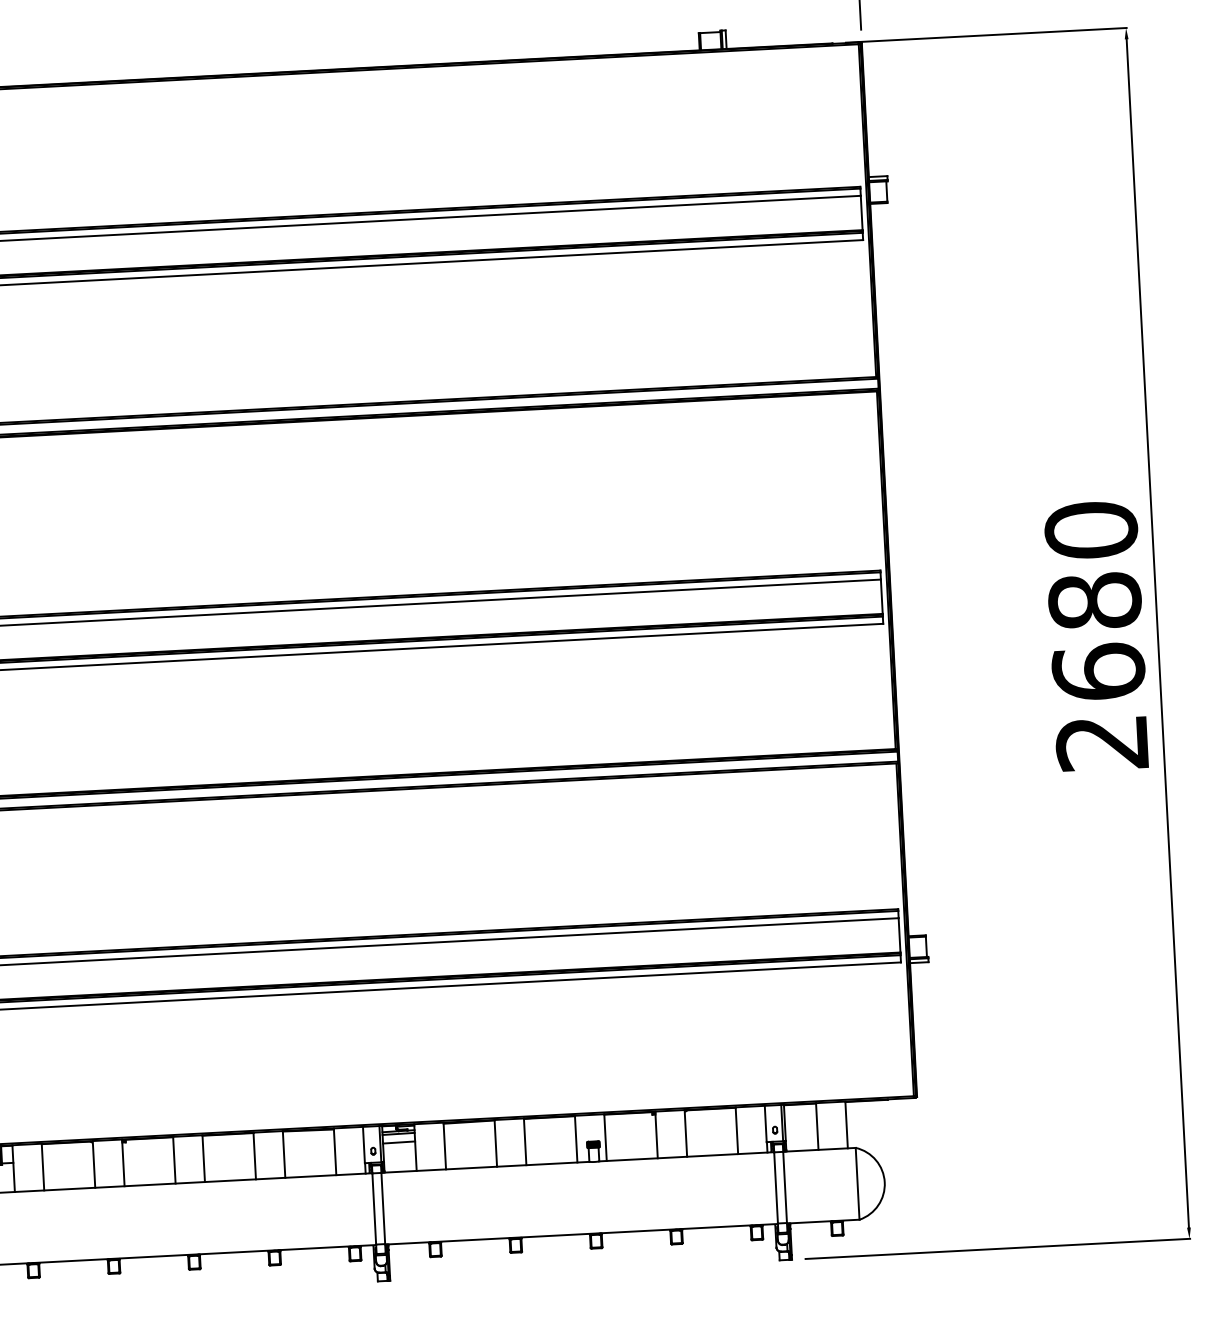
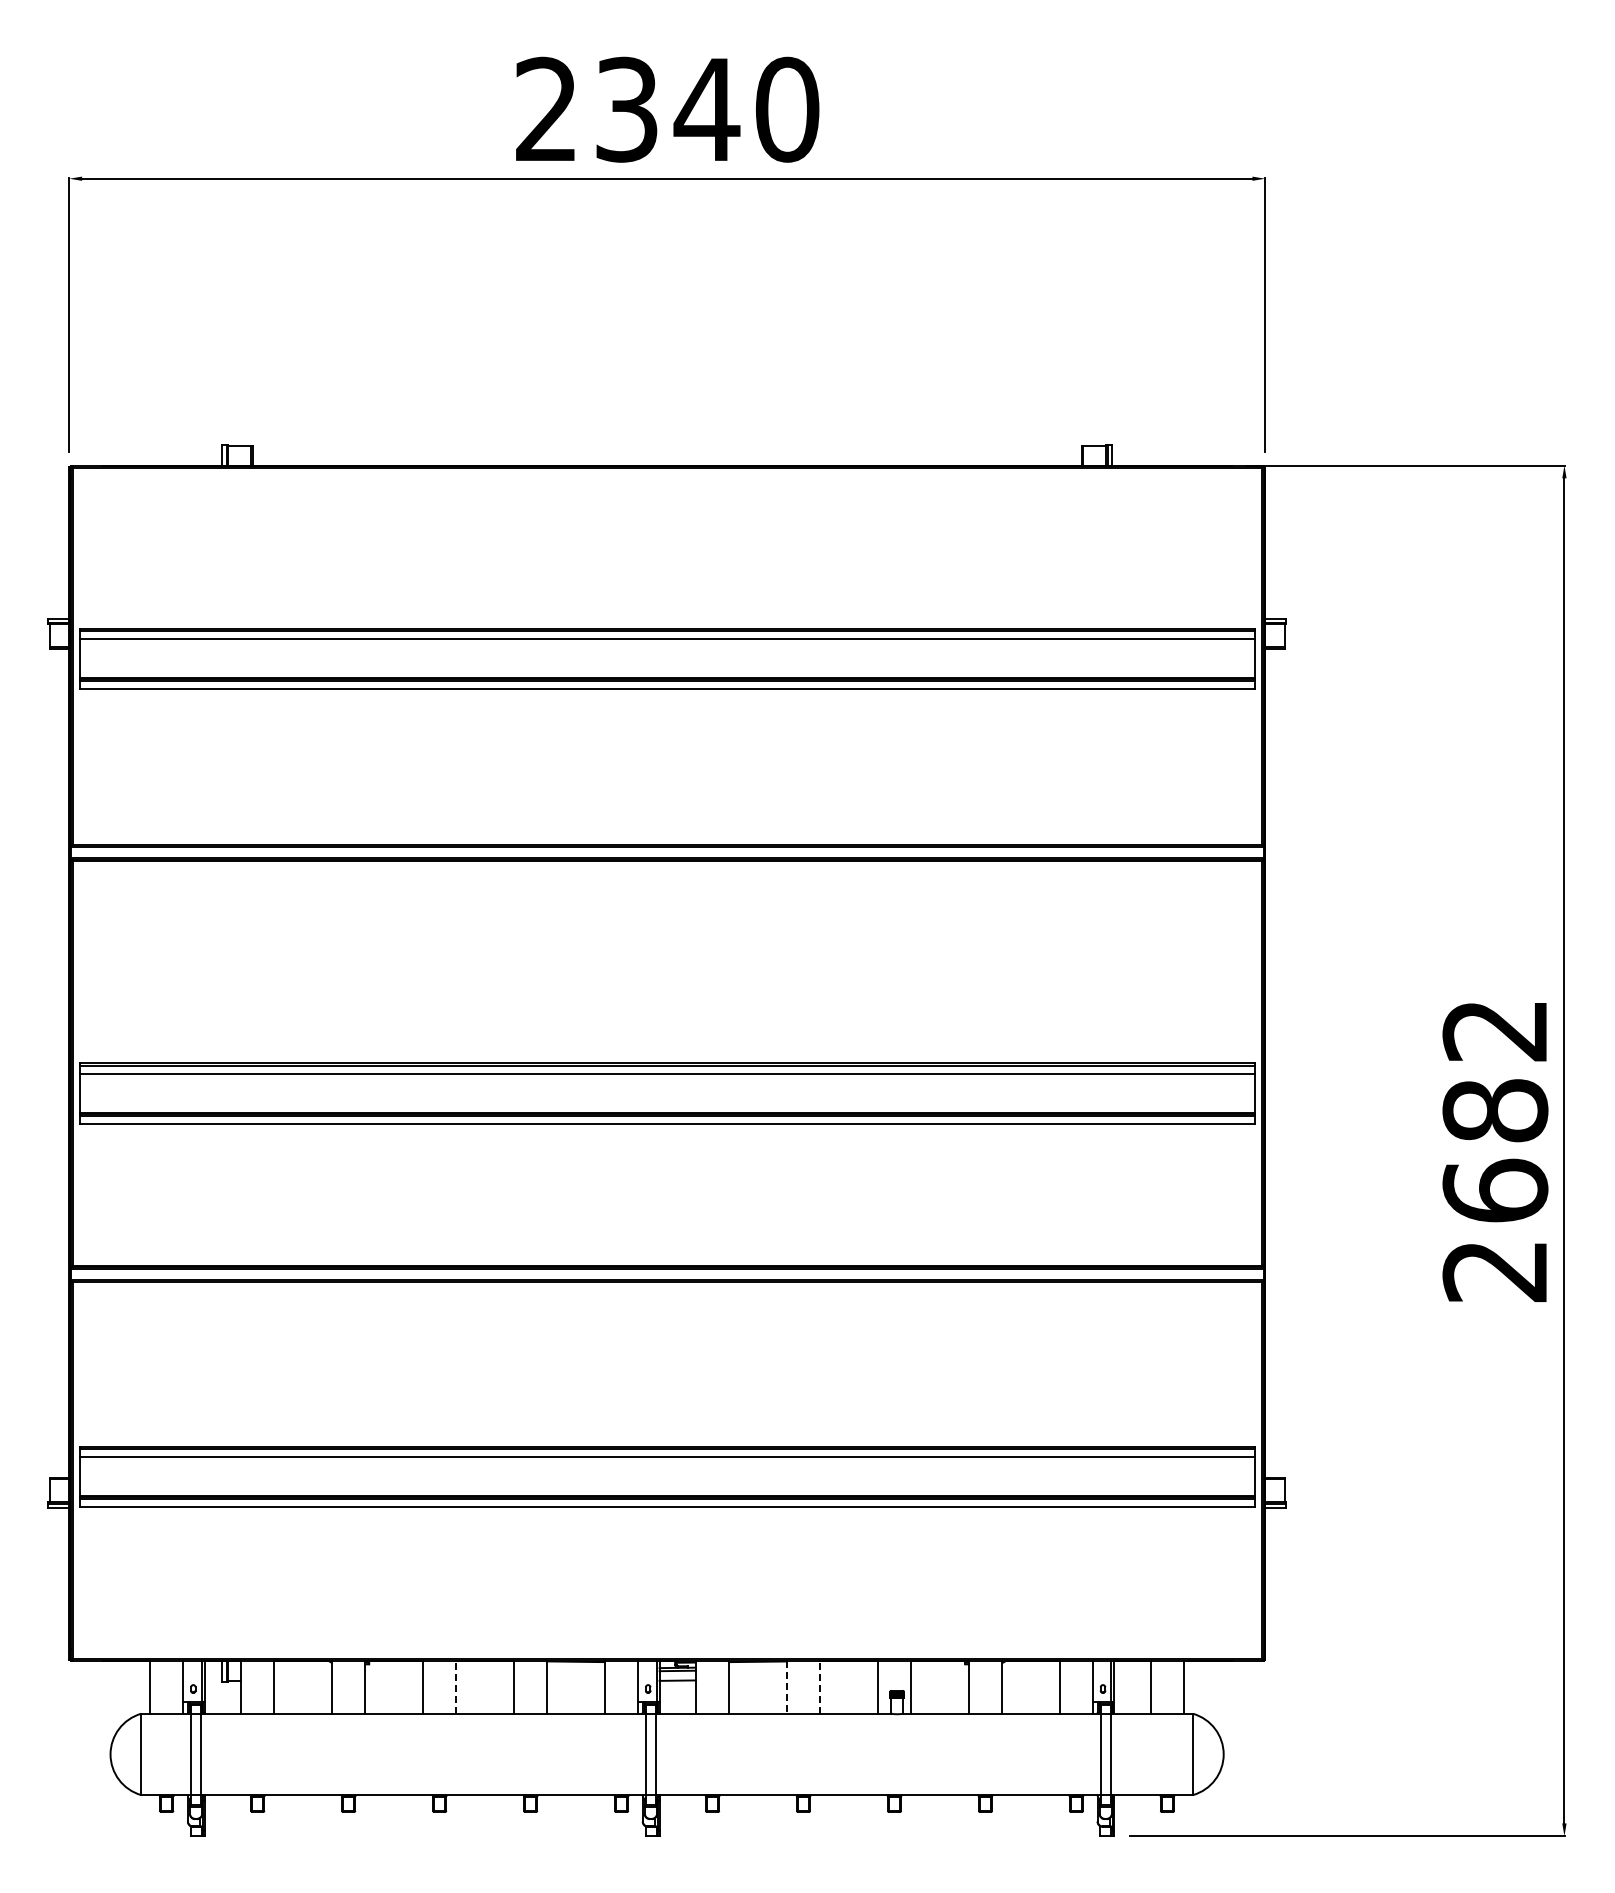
text: (1091, 530) -> (1495, 1030), 2680 -> 2682
line: (525, 1141) -> (820, 1686), solid -> dashed
line: (495, 1143) -> (786, 1687), solid -> dashed
line: (203, 1157) -> (456, 1686), solid -> dashed

